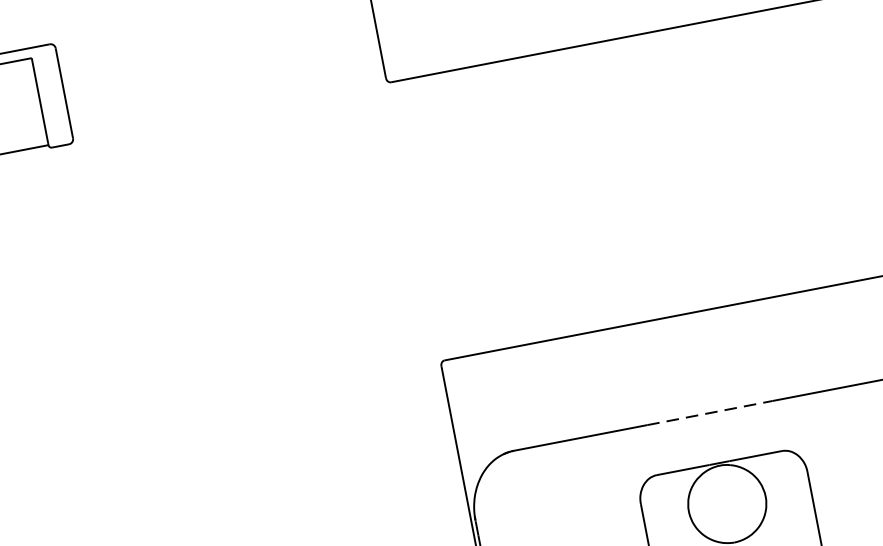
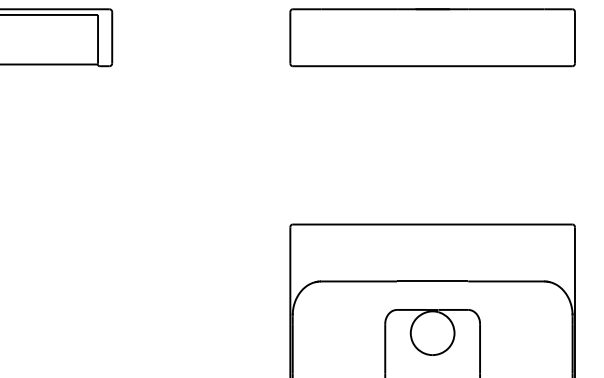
line: (709, 413) -> (432, 281), dashed -> solid

